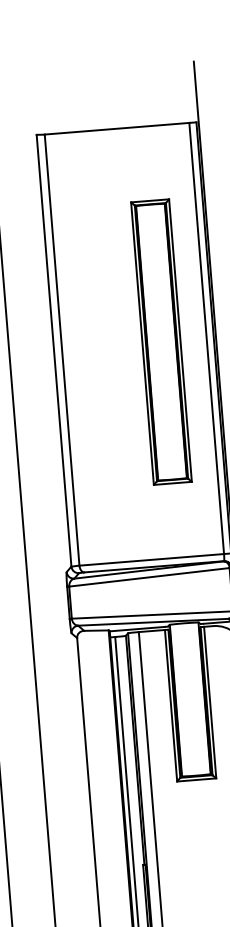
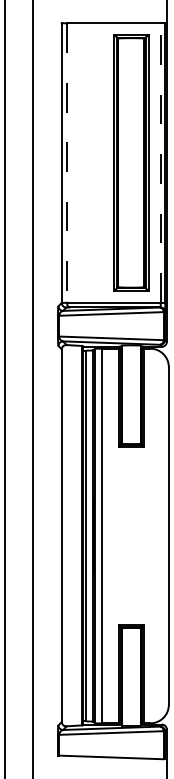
line: (206, 339) -> (160, 163), solid -> dashed
part: (161, 342) -> (131, 163), size x1.4
line: (62, 350) -> (67, 163), solid -> dashed

